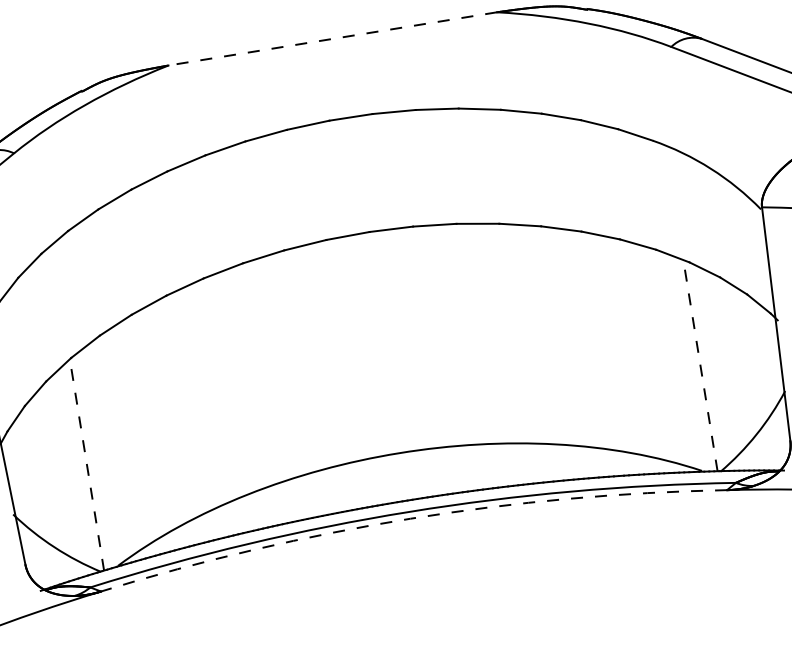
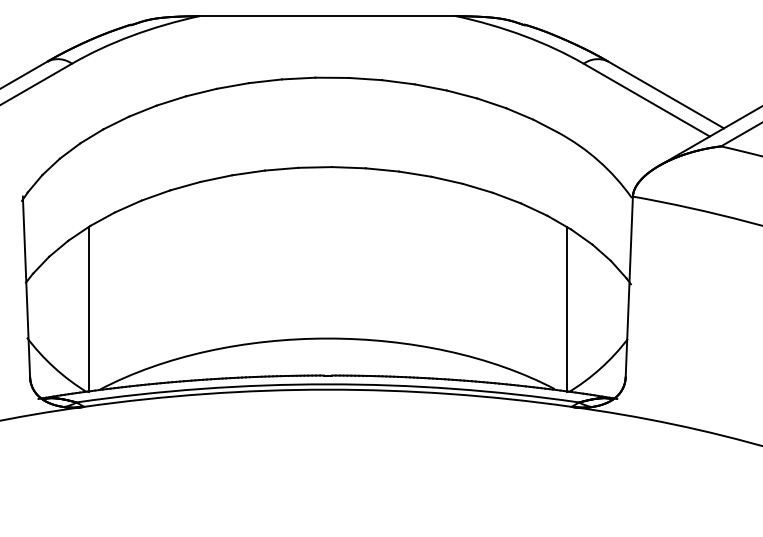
line: (332, 39) -> (327, 16), dashed -> solid
line: (700, 364) -> (566, 308), dashed -> solid
line: (87, 464) -> (89, 308), dashed -> solid
arc: (409, 518) -> (327, 389), dashed -> solid

